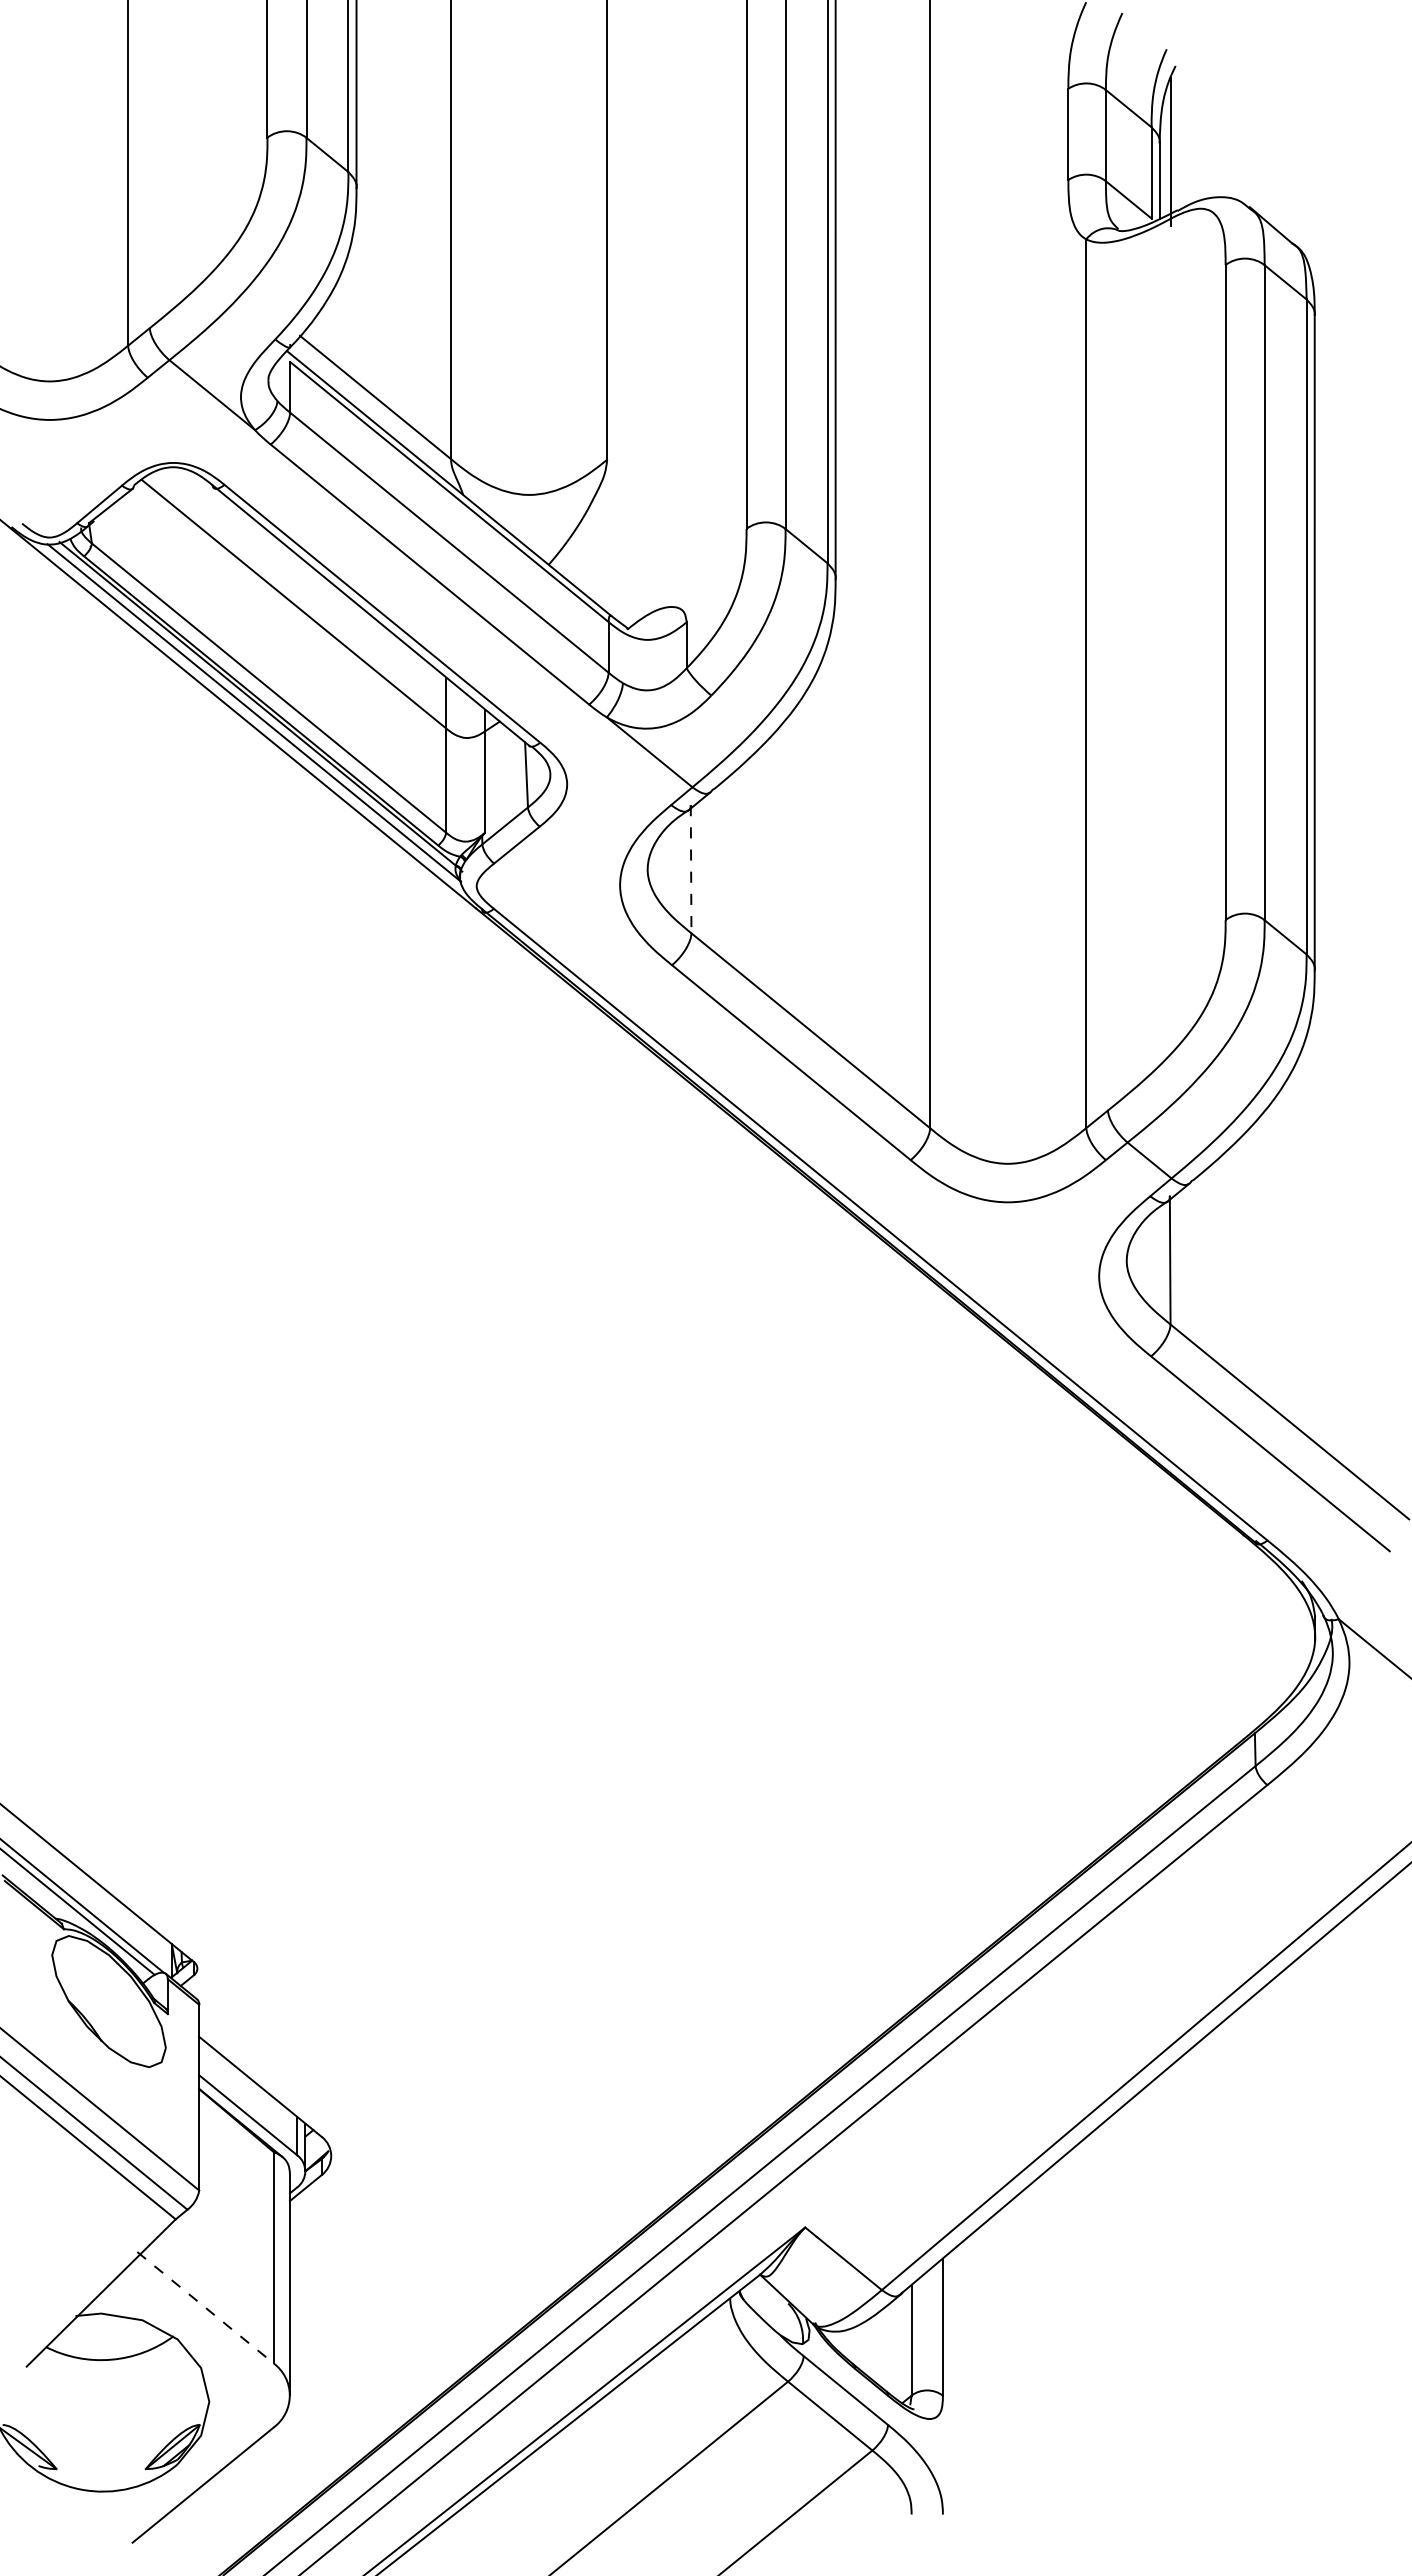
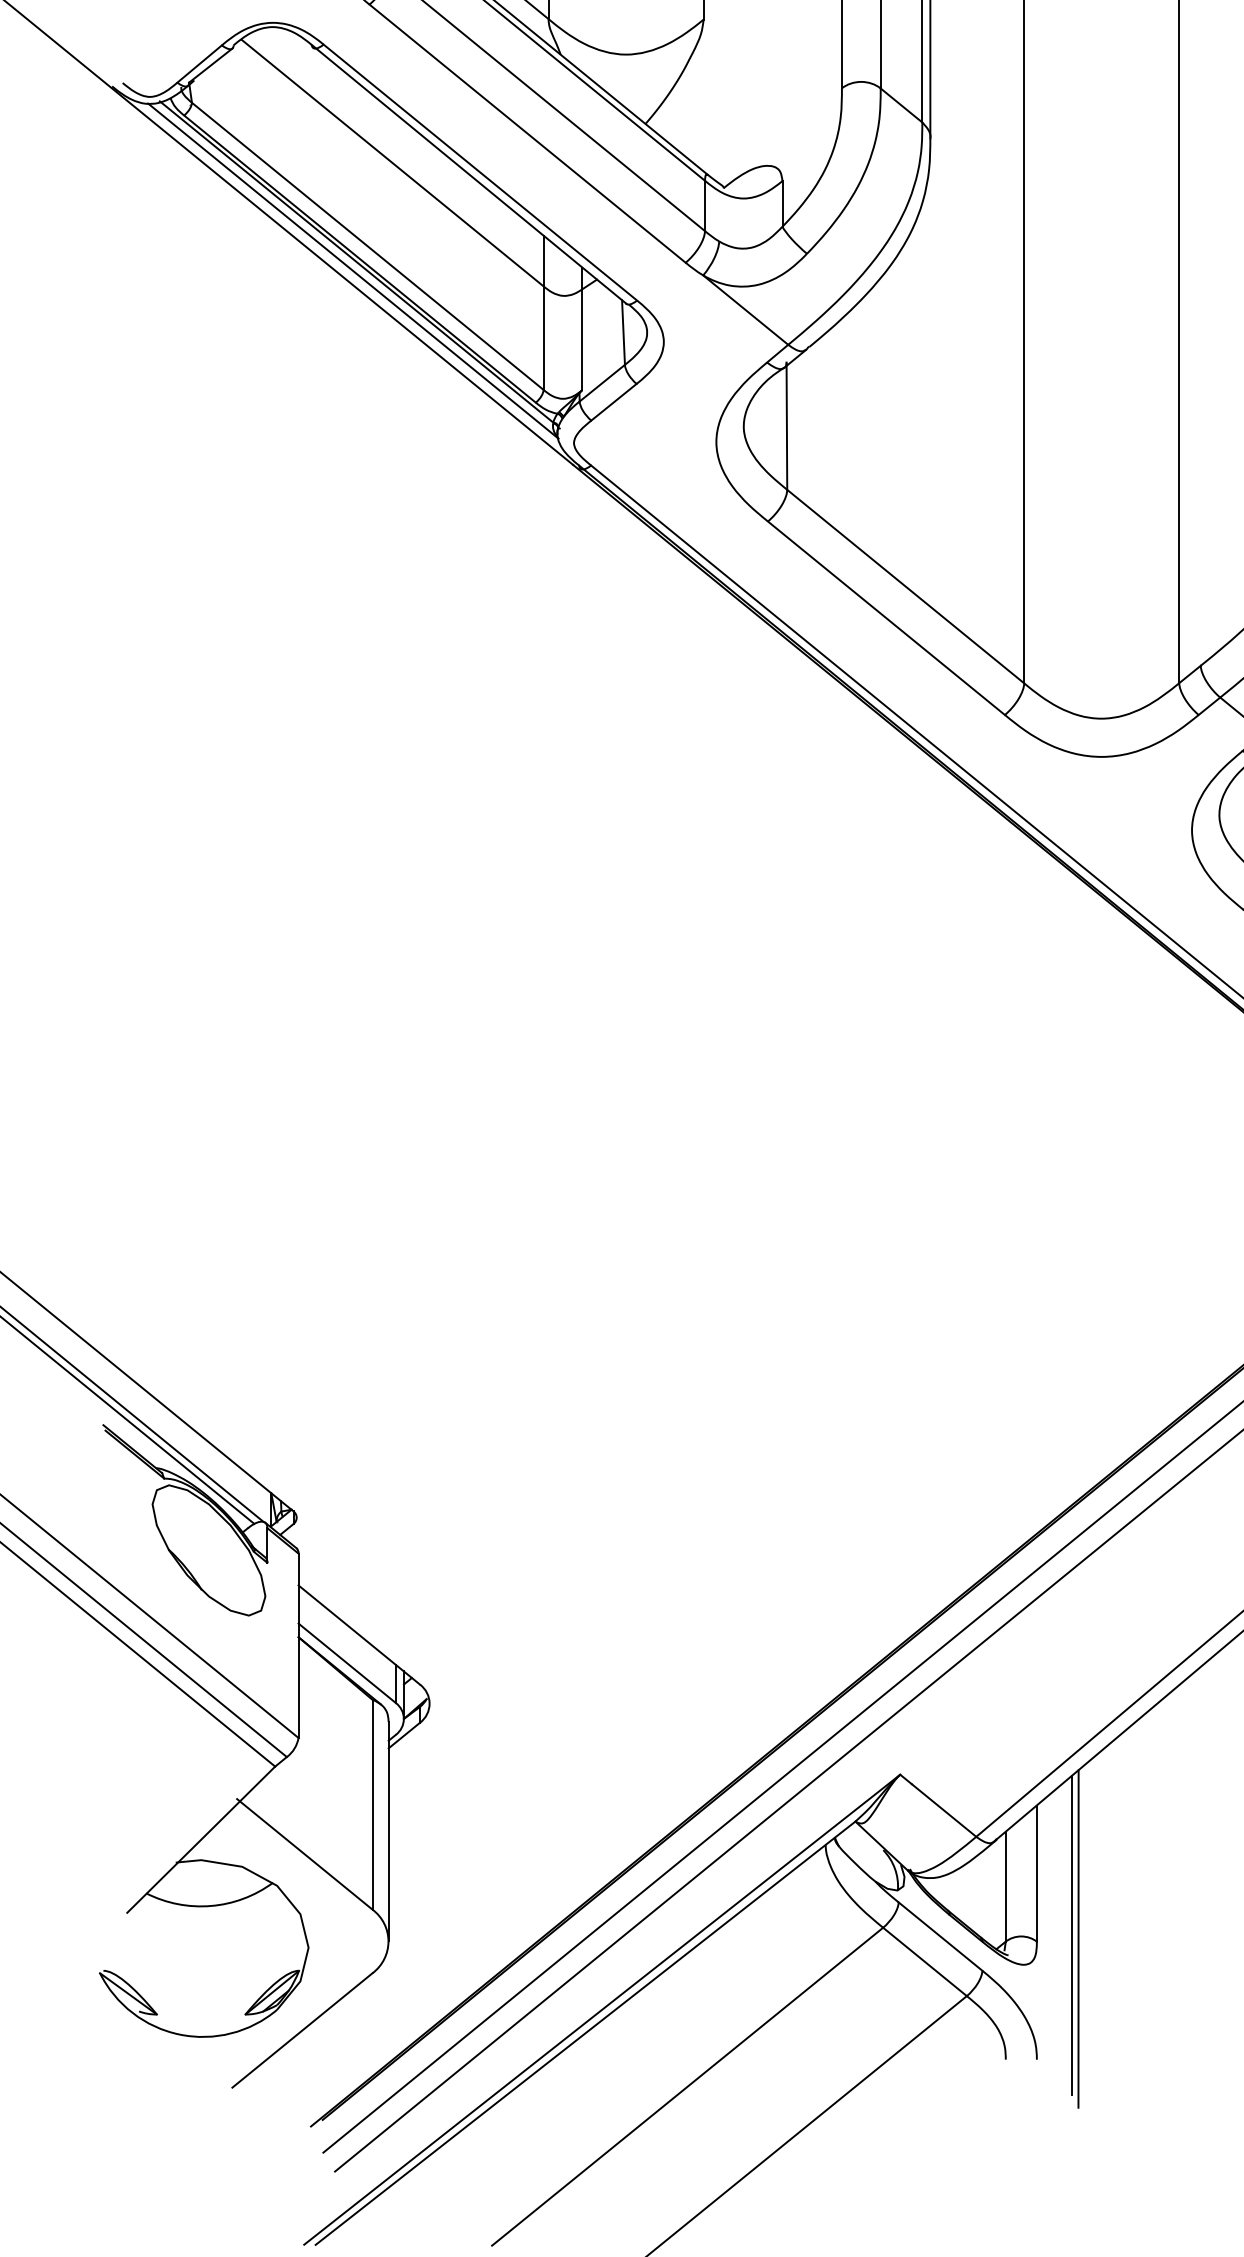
line: (691, 869) -> (787, 426), dashed -> solid
line: (205, 2308) -> (304, 1855), dashed -> solid
line: (978, 2388) -> (1072, 1934), added
line: (984, 2392) -> (1078, 1938), added

